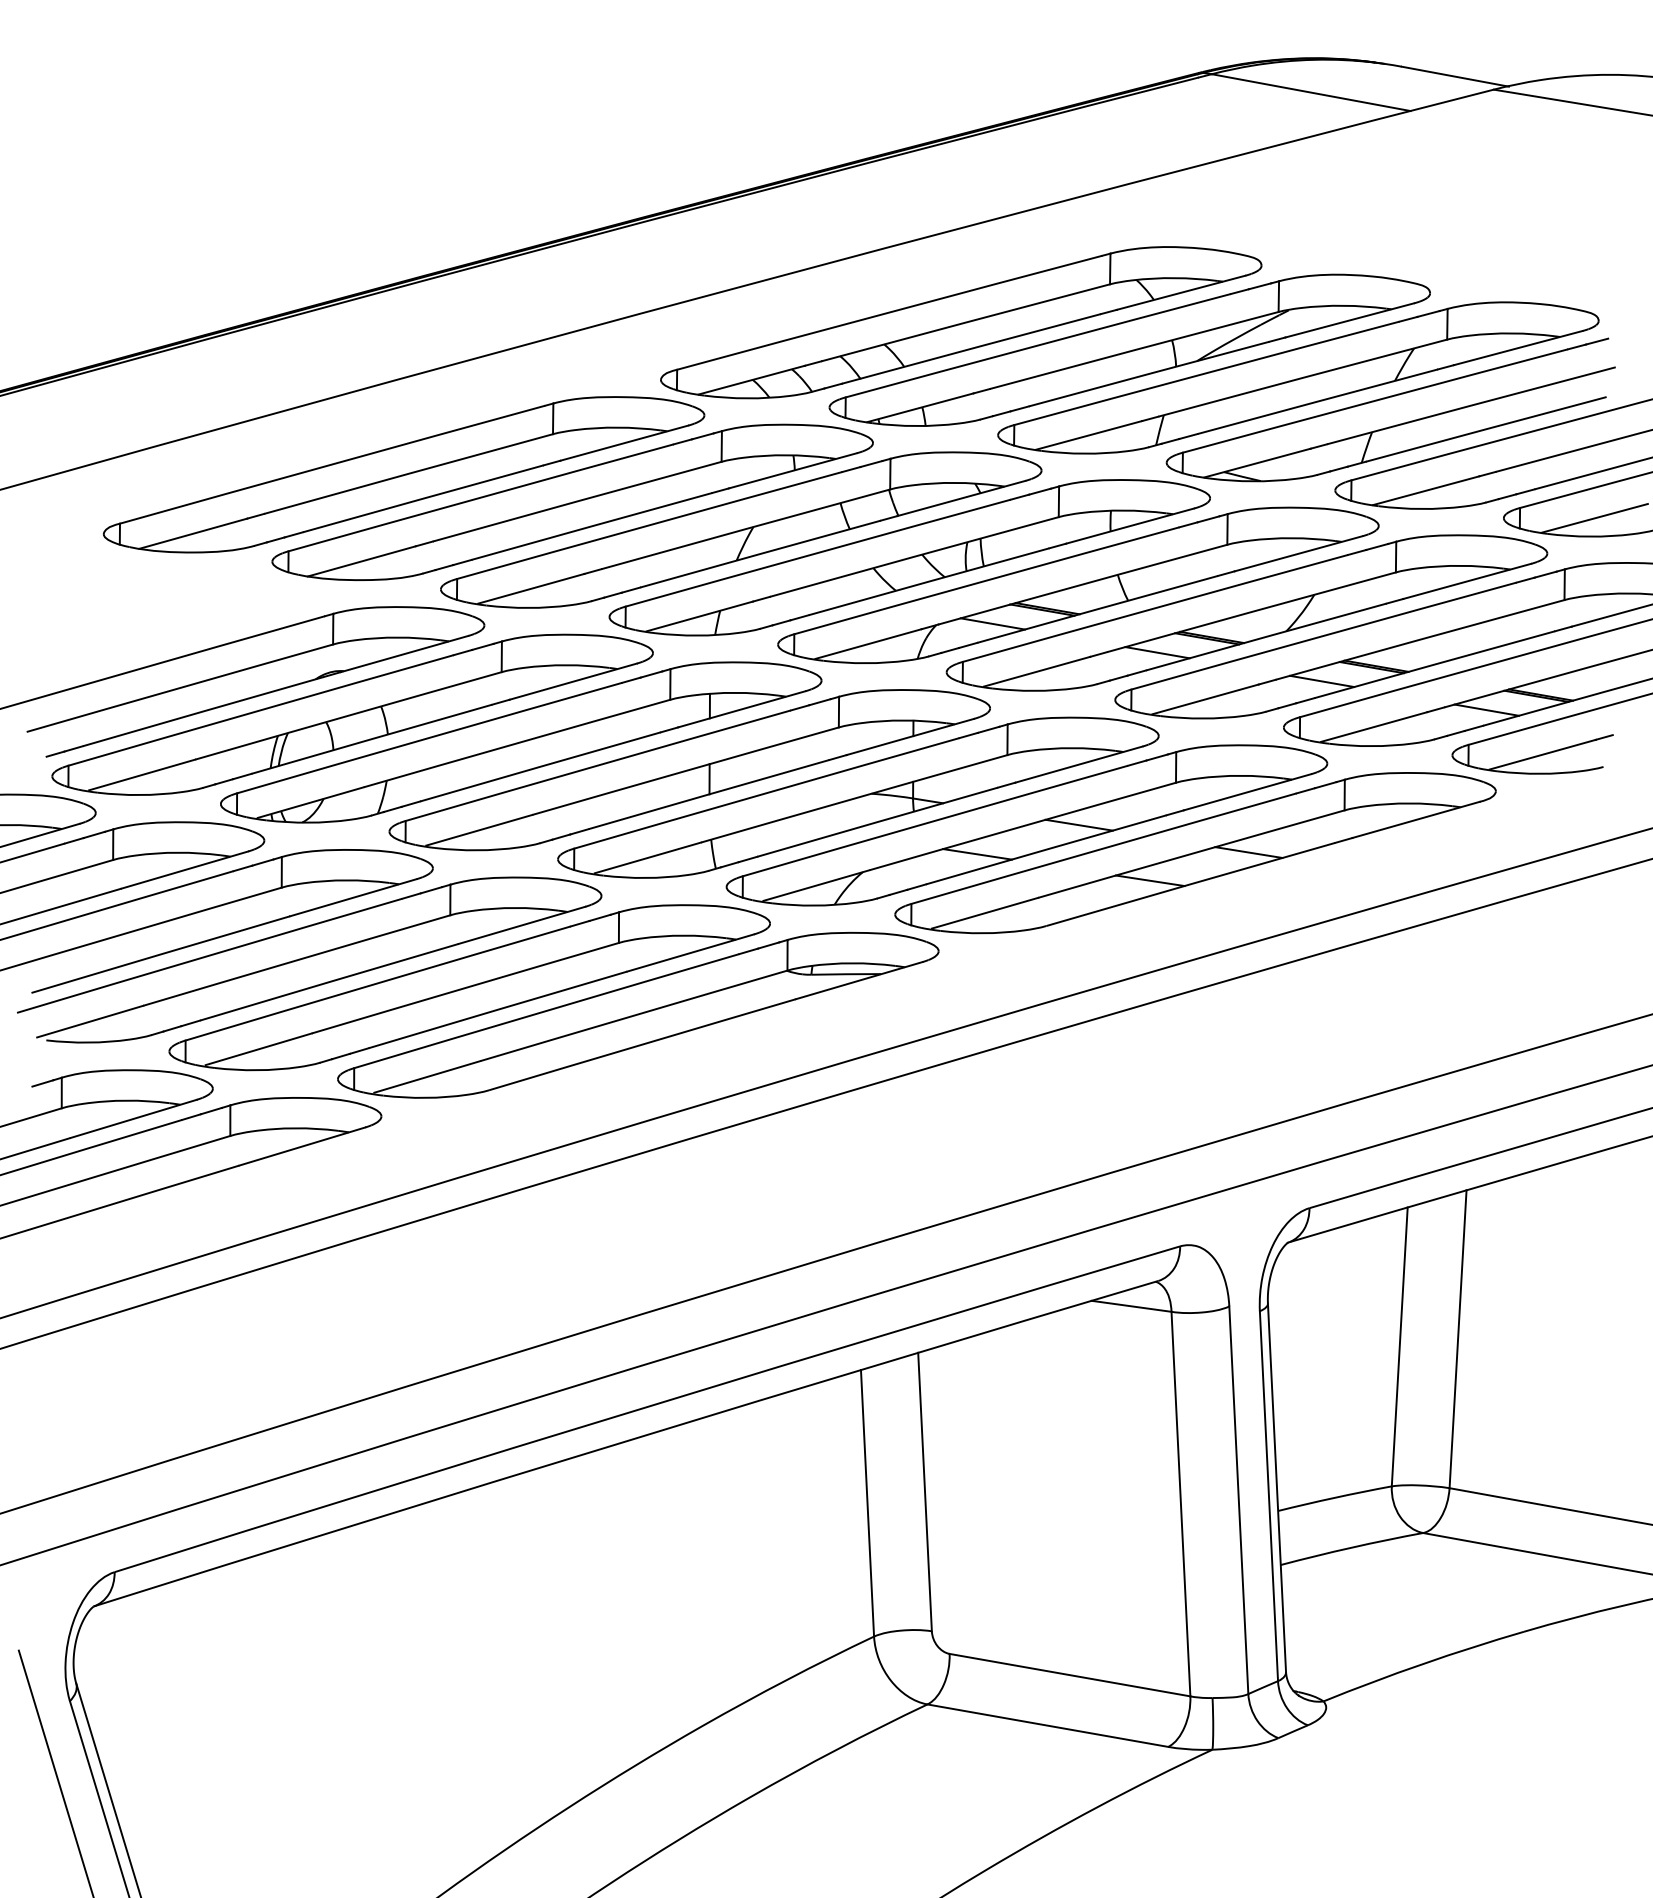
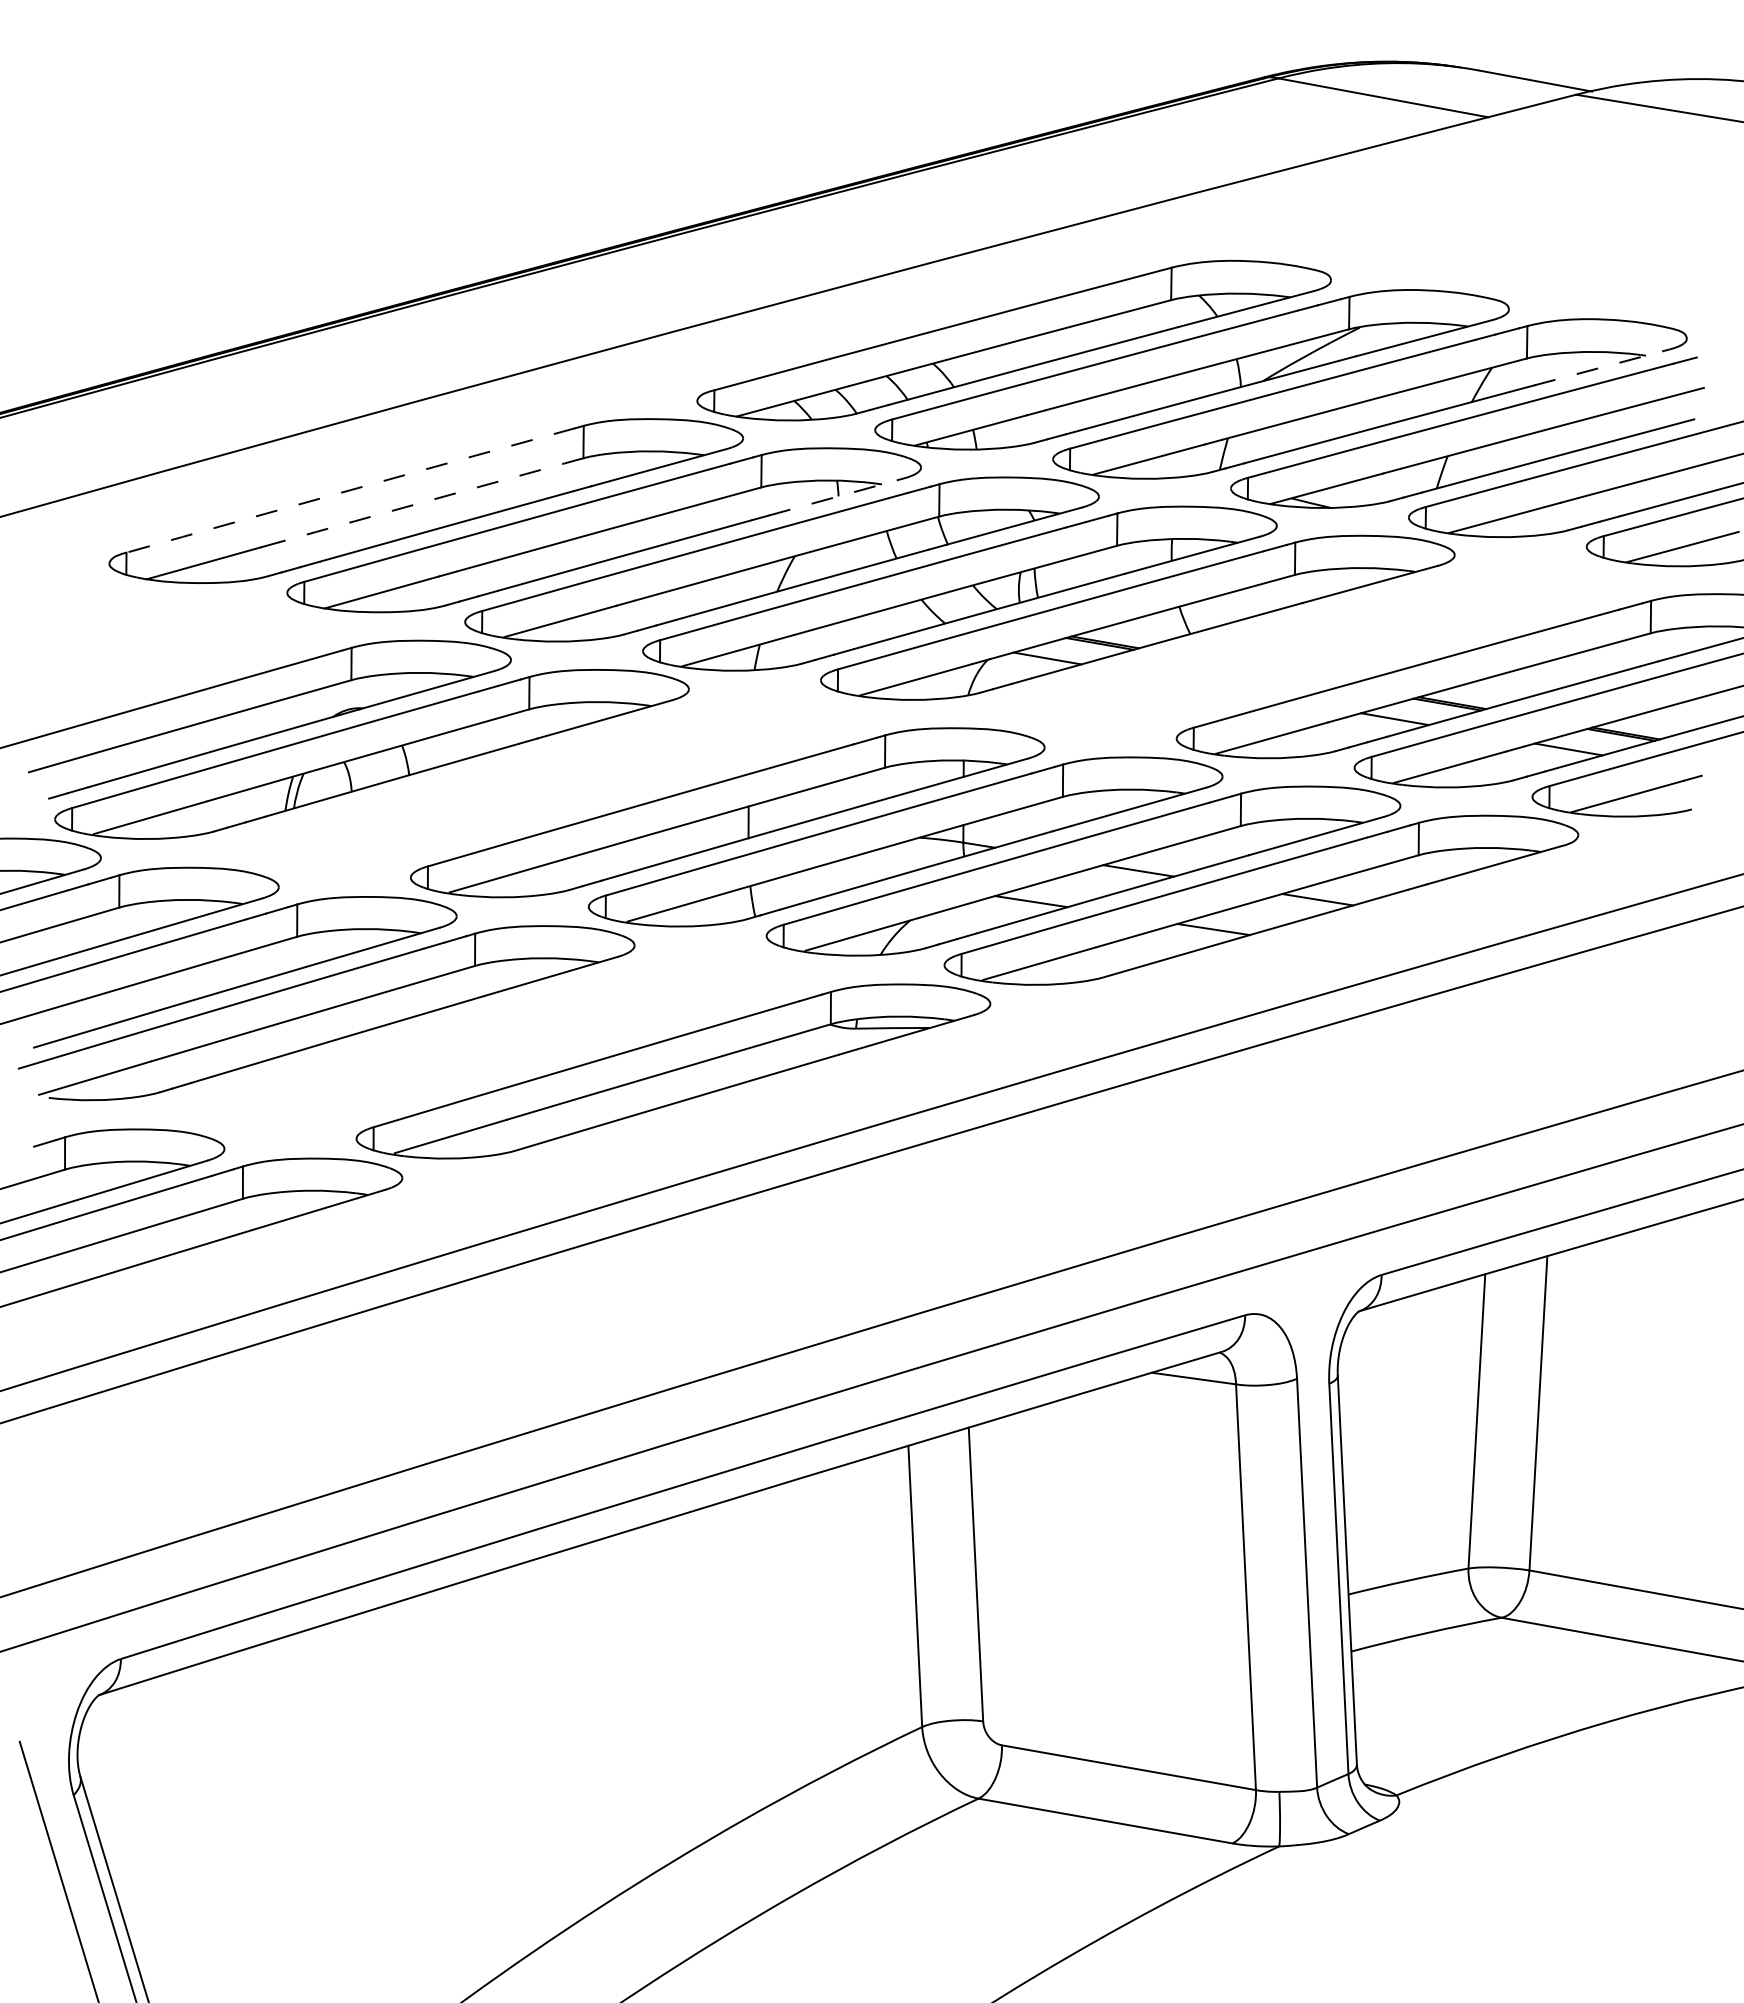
line: (1518, 348) -> (1602, 367), solid -> dashed
arc: (332, 464) -> (350, 490), solid -> dashed
line: (792, 470) -> (836, 496), solid -> dashed
arc: (408, 474) -> (430, 500), solid -> dashed
part: (1246, 612) -> (1315, 646), removed
part: (520, 742) -> (549, 783), removed
part: (469, 987) -> (495, 1042), removed

